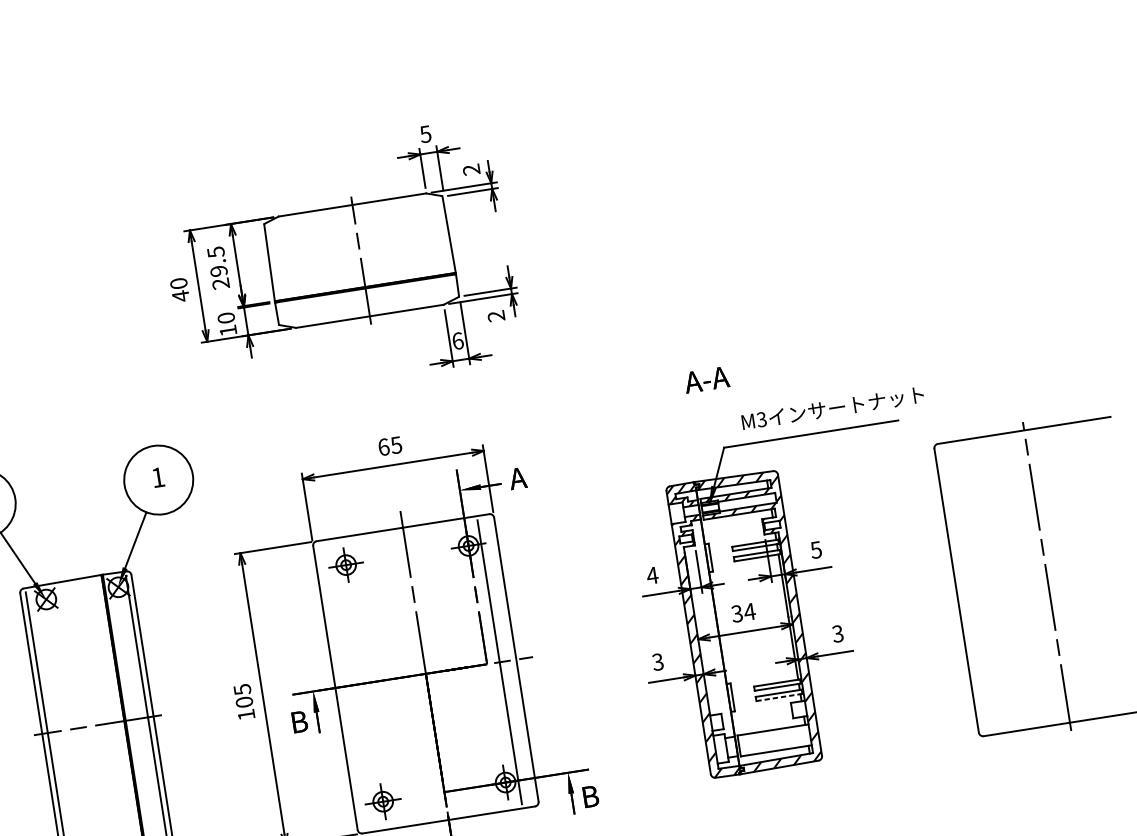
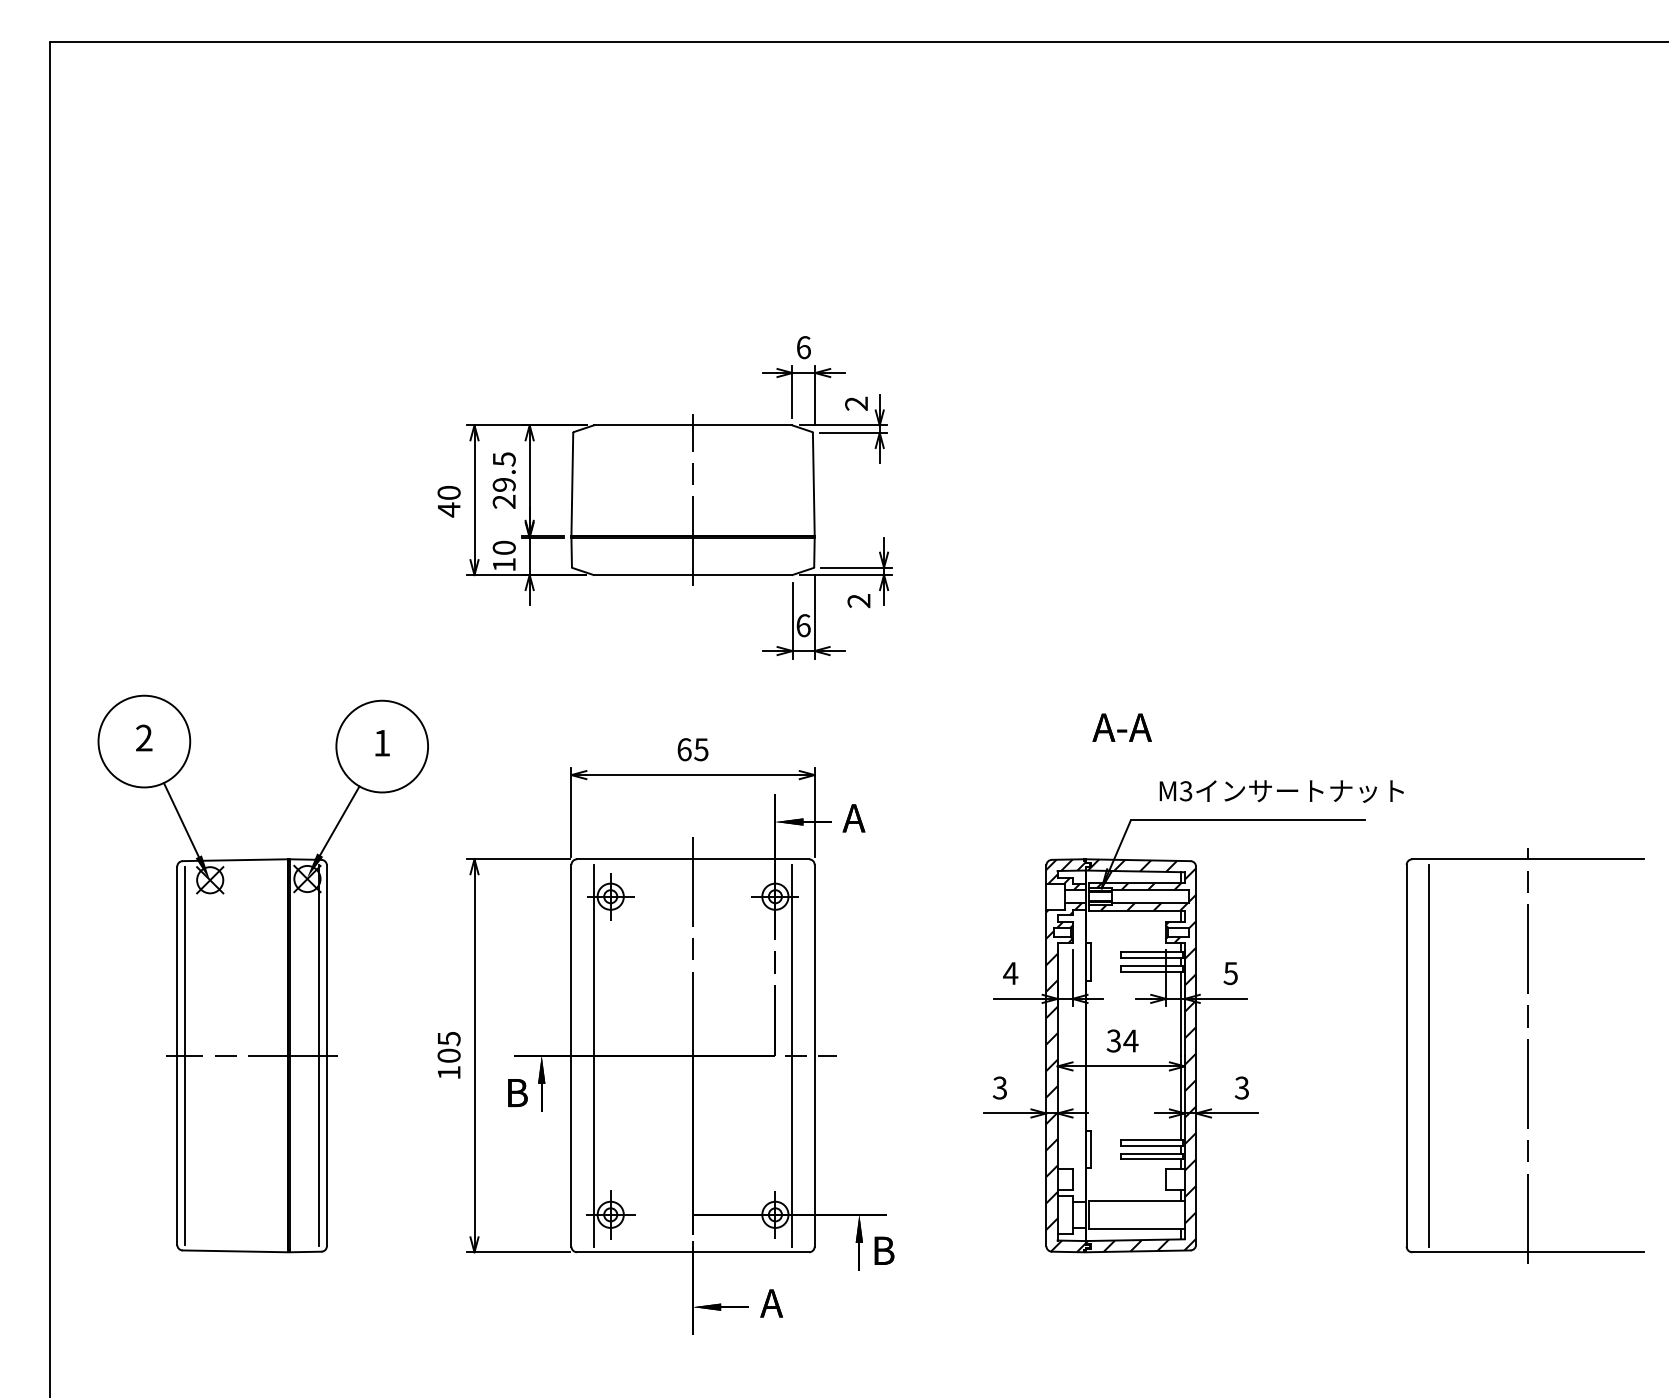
text: (425, 134) -> (803, 347), 5 -> 6
line: (973, 587) -> (1429, 1055), added
line: (351, 685) -> (593, 1055), added
line: (779, 697) -> (1152, 1159), dashed -> solid

